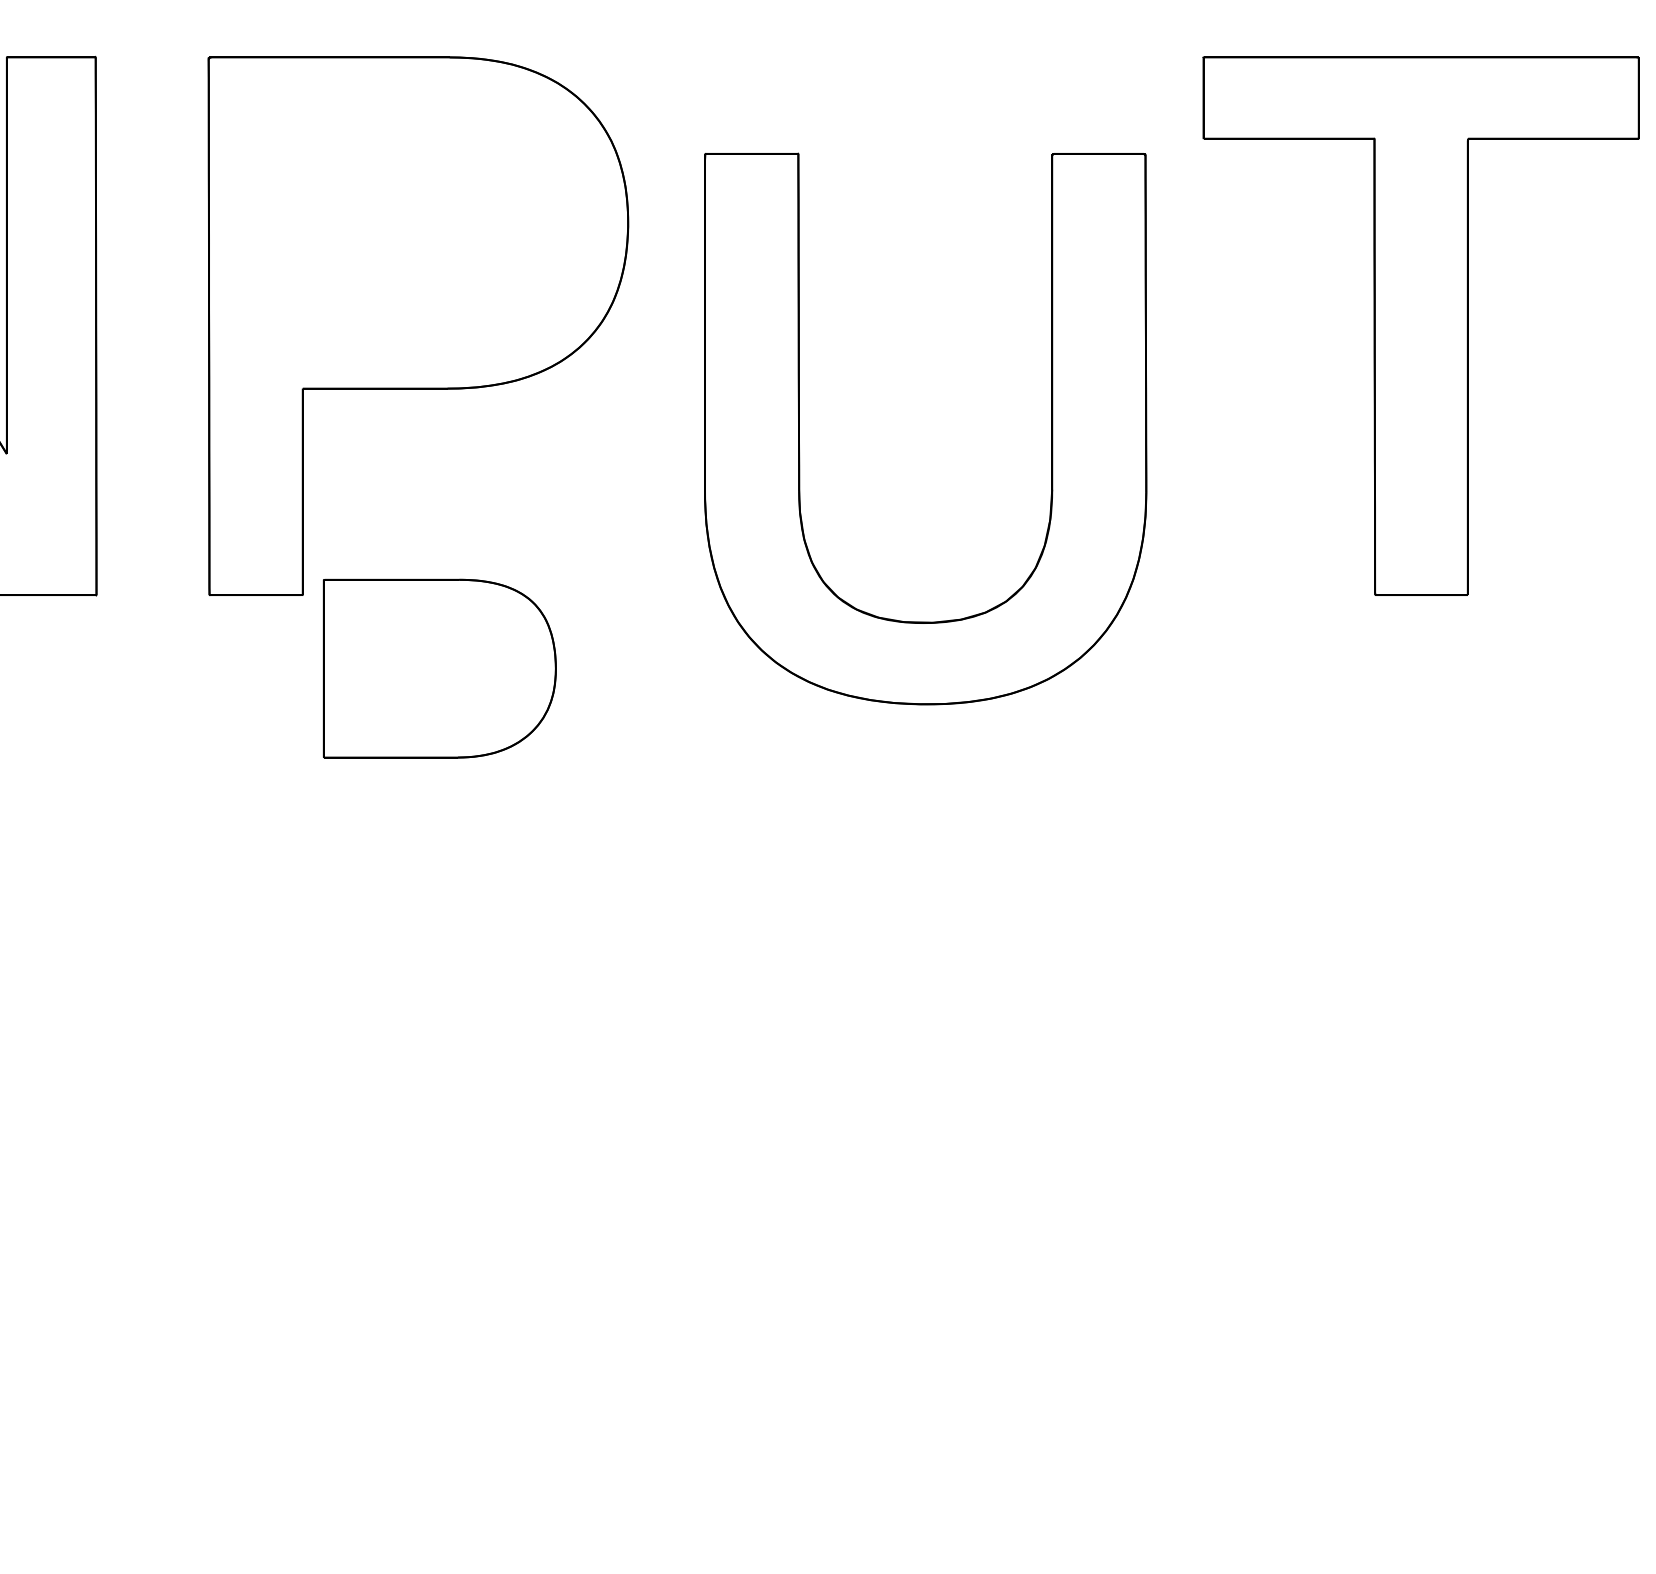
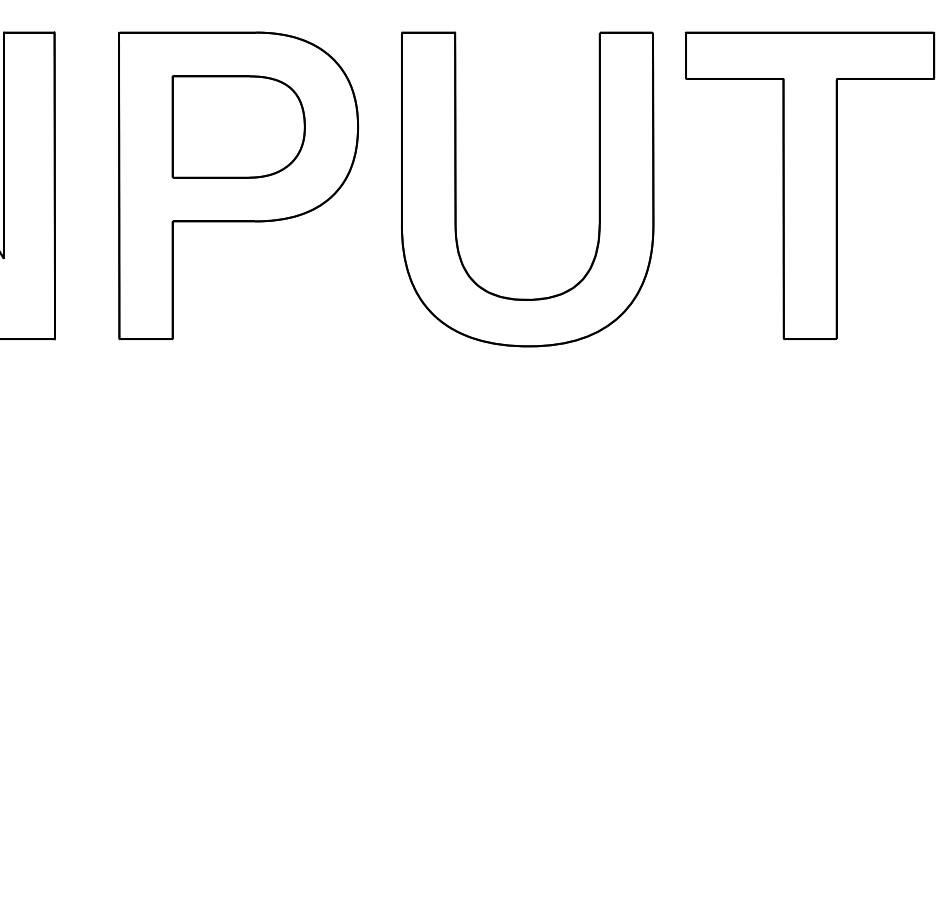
part: (800, 429) -> (456, 189), moved
part: (439, 667) -> (238, 126), moved

